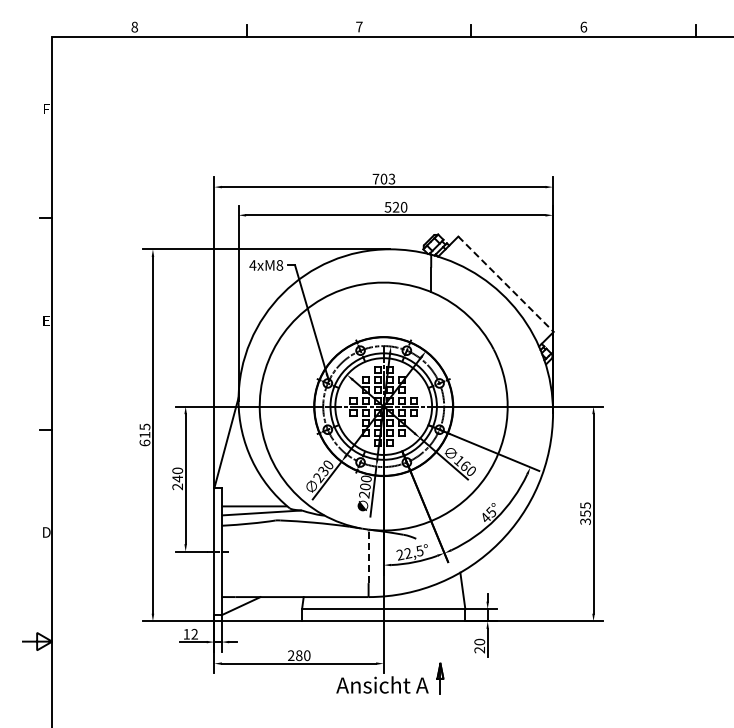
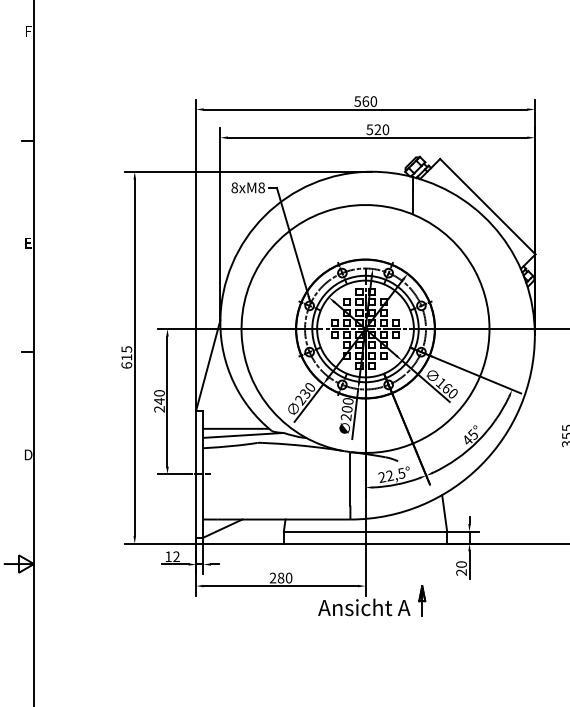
text: (383, 178) -> (365, 100), 703 -> 560
text: (252, 265) -> (234, 187), 4xM8 -> 8xM8
line: (506, 284) -> (488, 206), dashed -> solid
line: (368, 557) -> (350, 479), dashed -> solid

